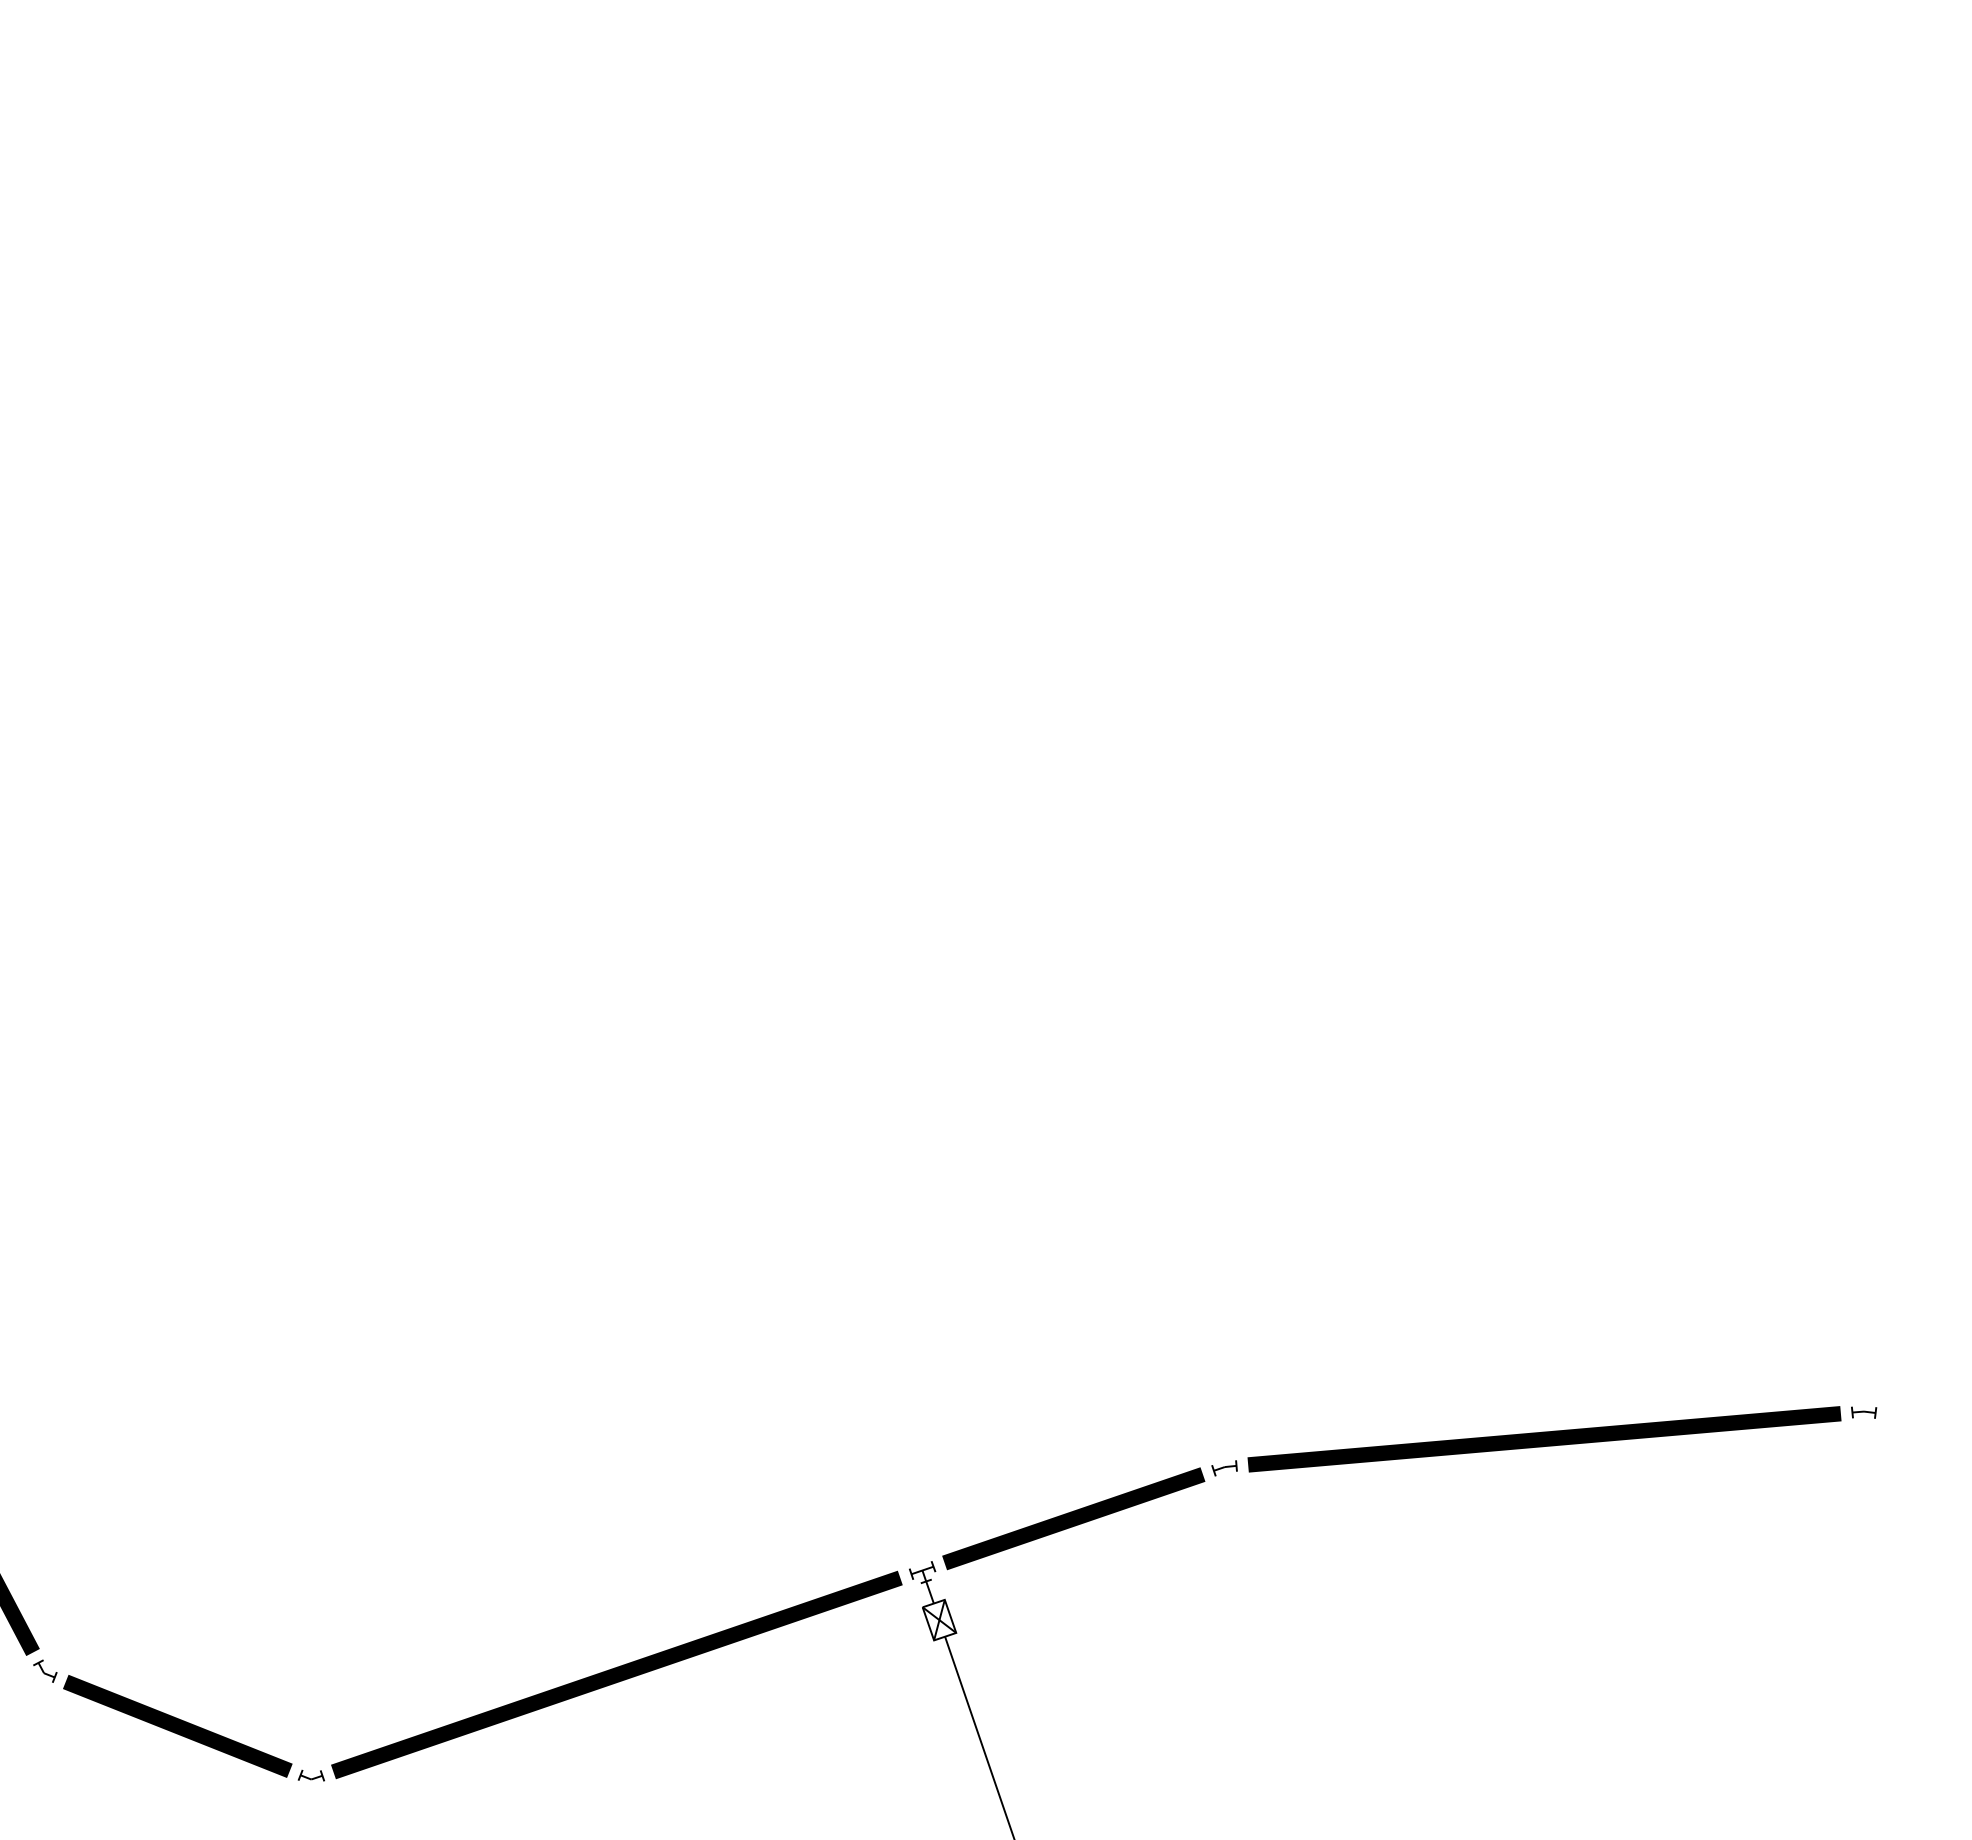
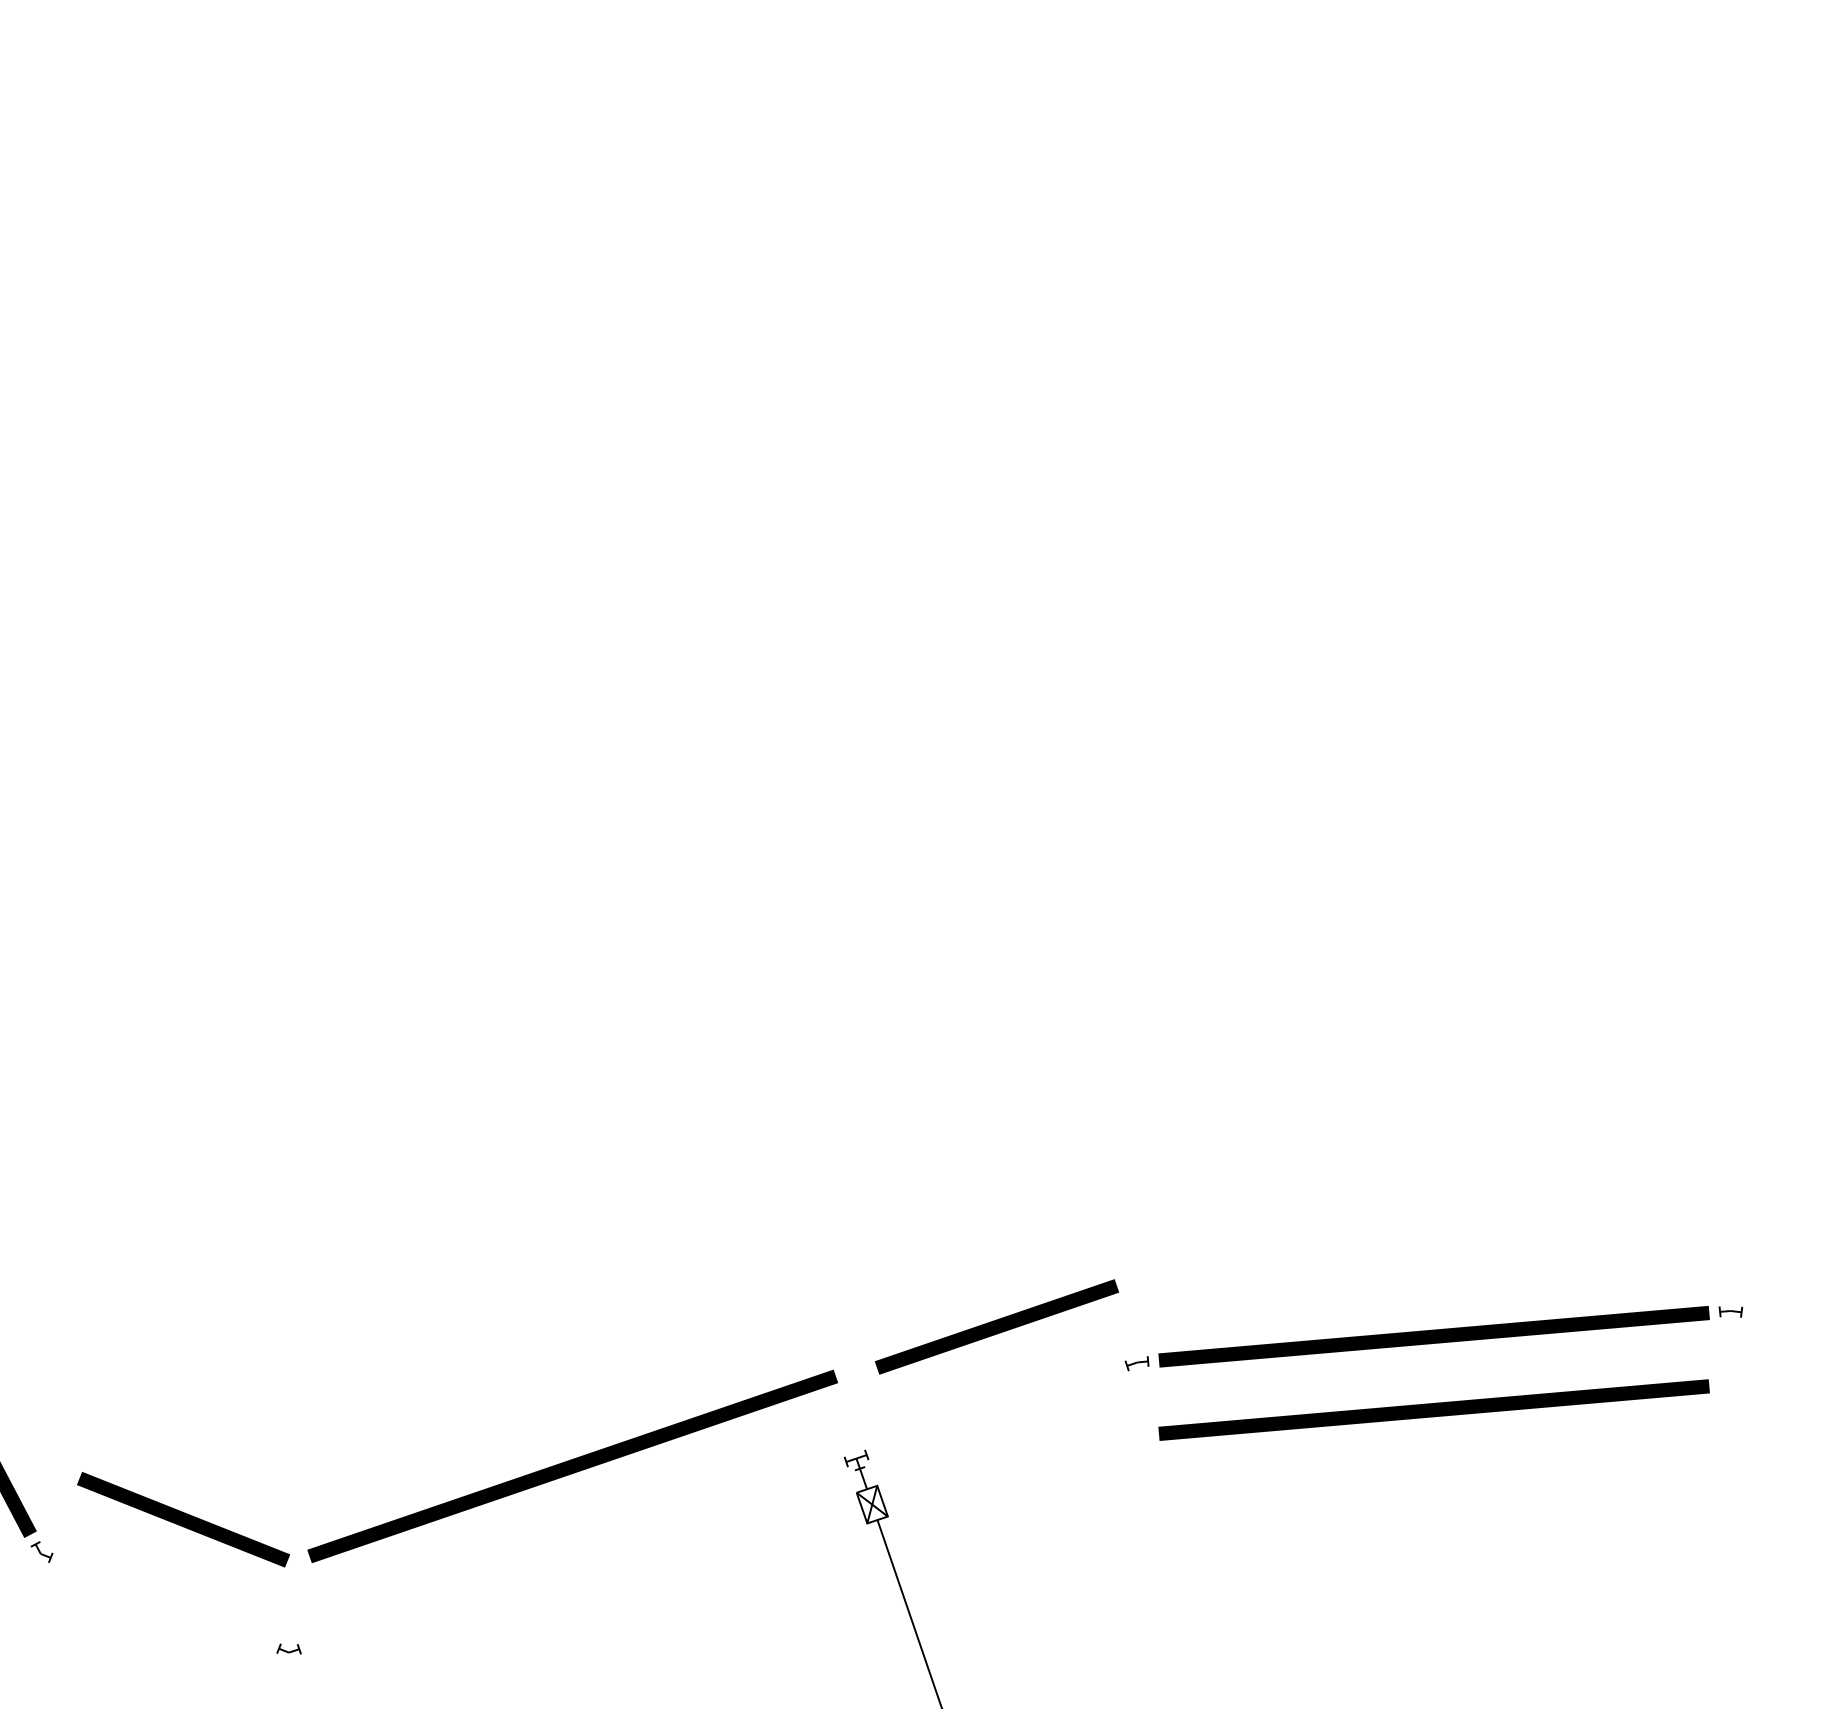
line: (1073, 1518) -> (996, 1326), moved
line: (1544, 1518) -> (1434, 1410), added
line: (616, 1674) -> (572, 1465), moved
line: (177, 1726) -> (183, 1519), moved

